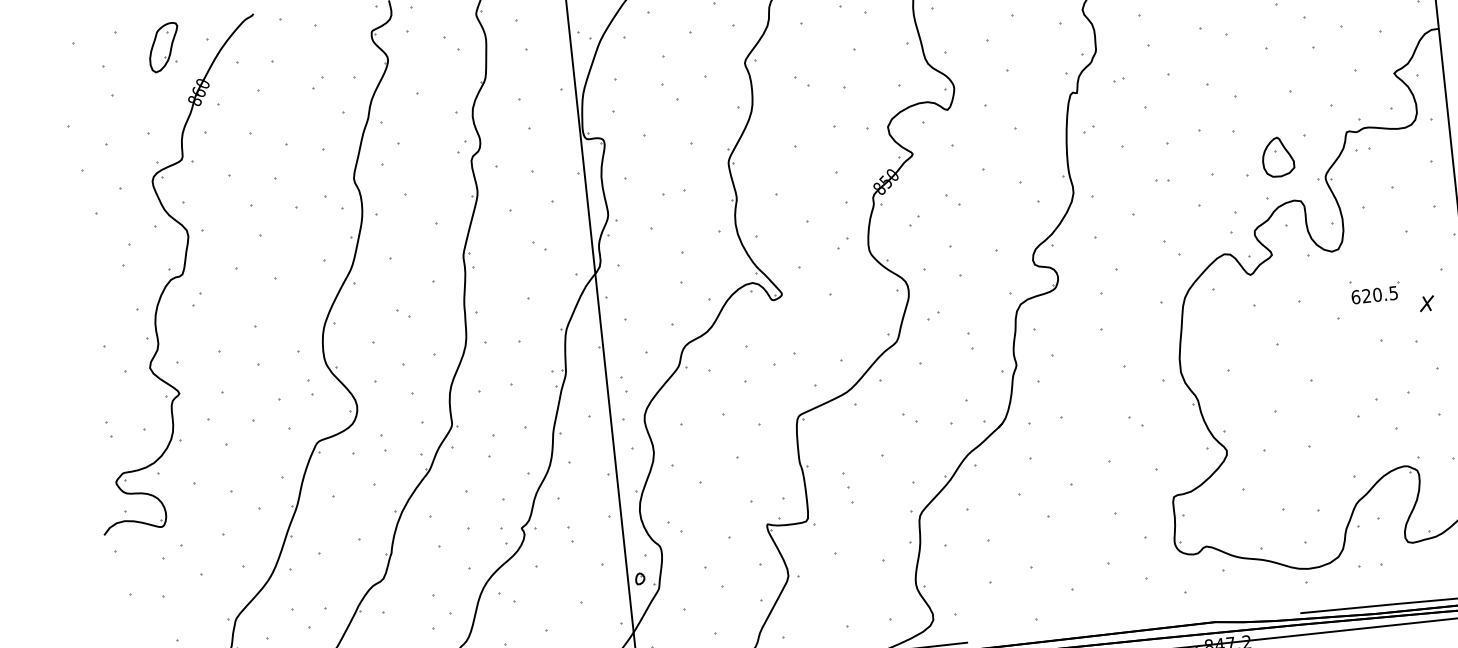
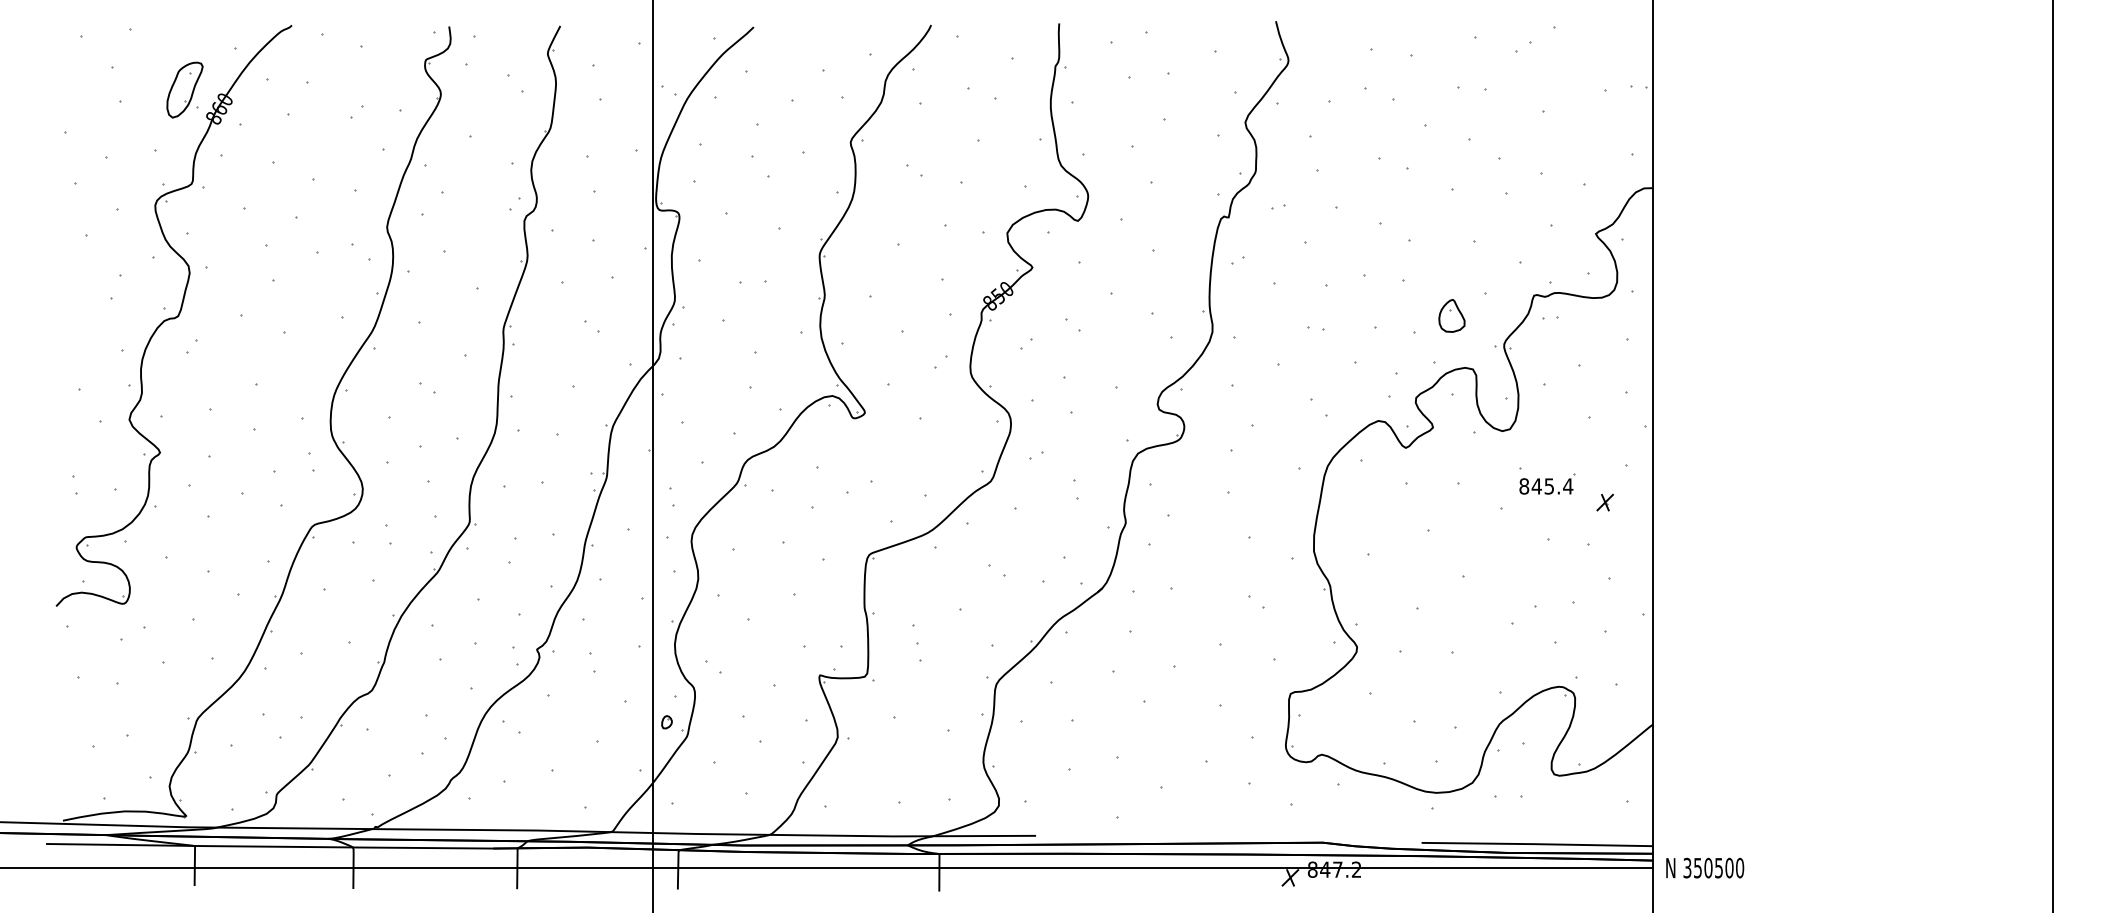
part: (163, 47) -> (184, 89), moved
part: (1277, 156) -> (1451, 315), size x0.71
text: (1375, 295) -> (1546, 486), 620.5 -> 845.4

